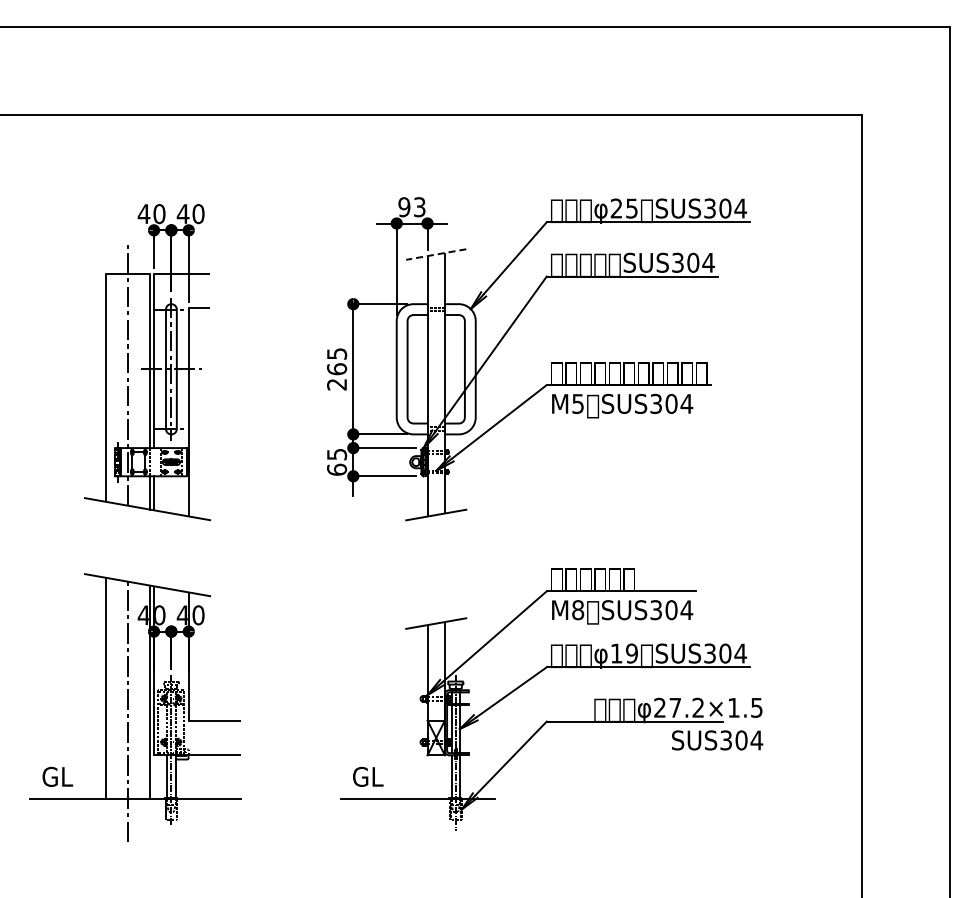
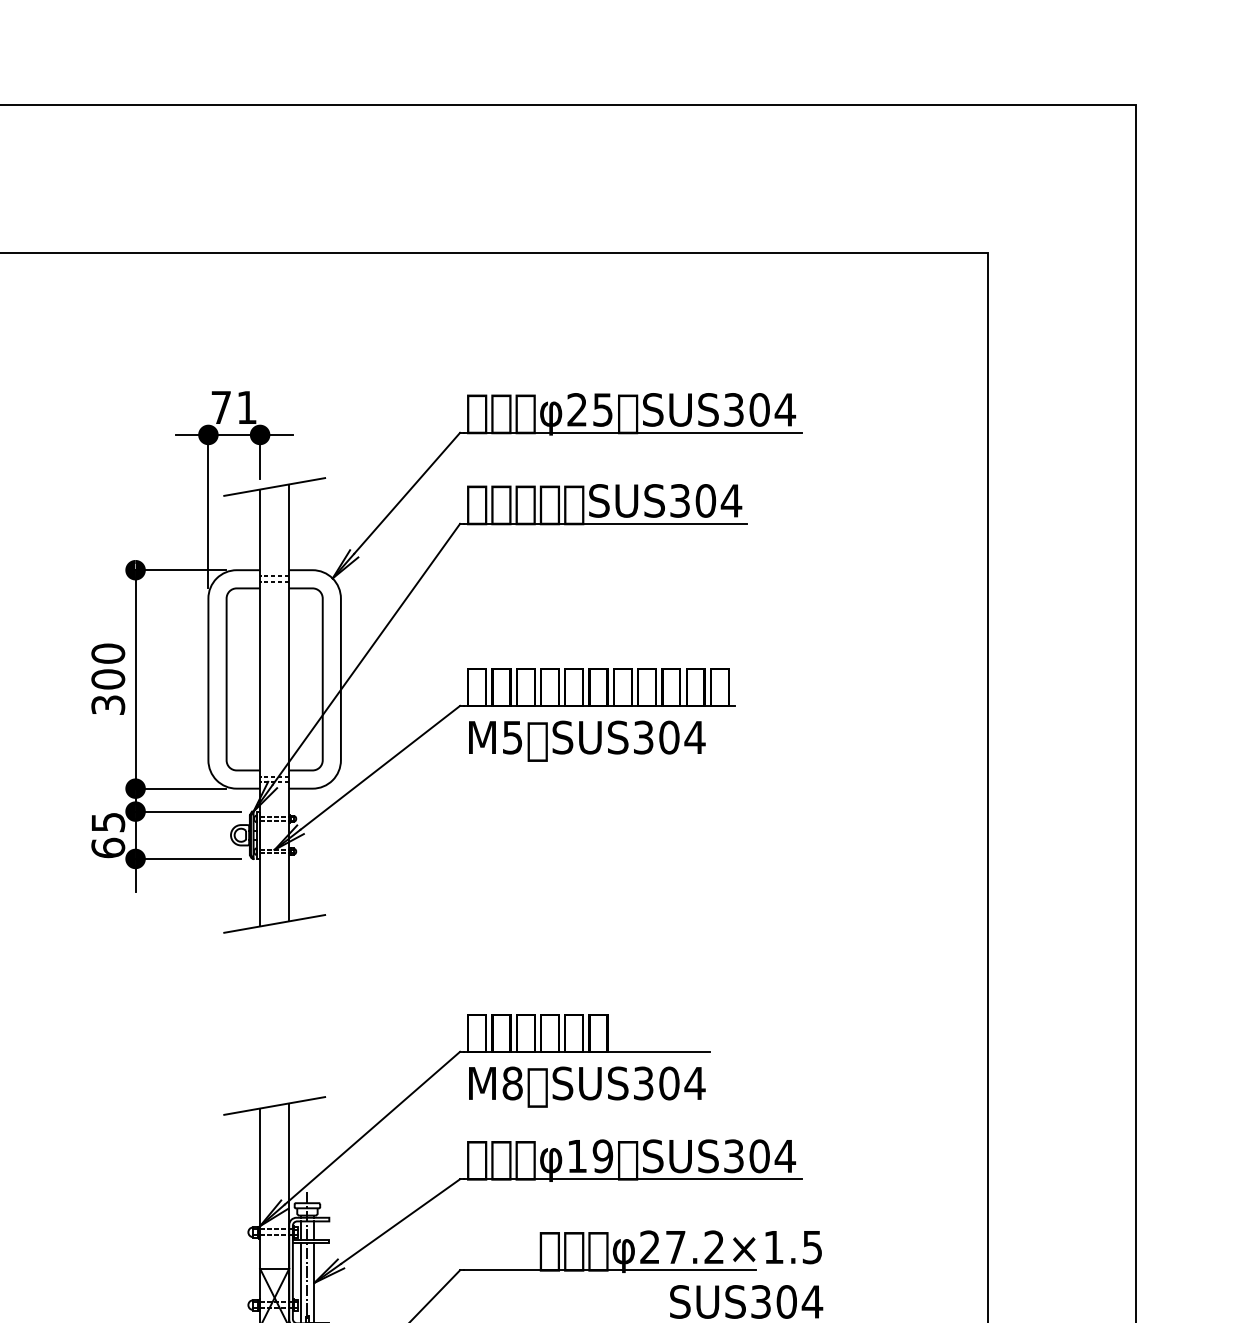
text: (411, 207) -> (233, 408), 93 -> 71
line: (436, 254) -> (275, 486), dashed -> solid
text: (337, 368) -> (109, 678), 265 -> 300

